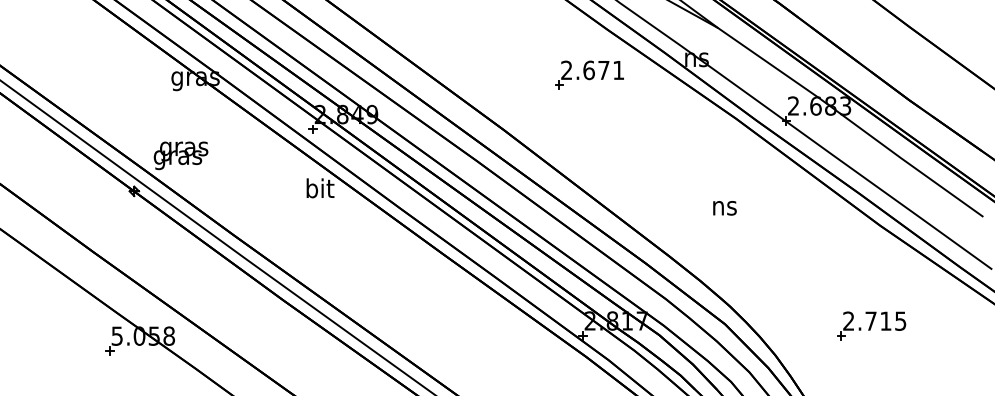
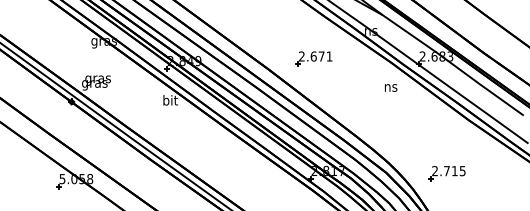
part: (588, 74) -> (313, 58), moved
text: (723, 207) -> (390, 87), moved
part: (870, 325) -> (446, 173), moved

